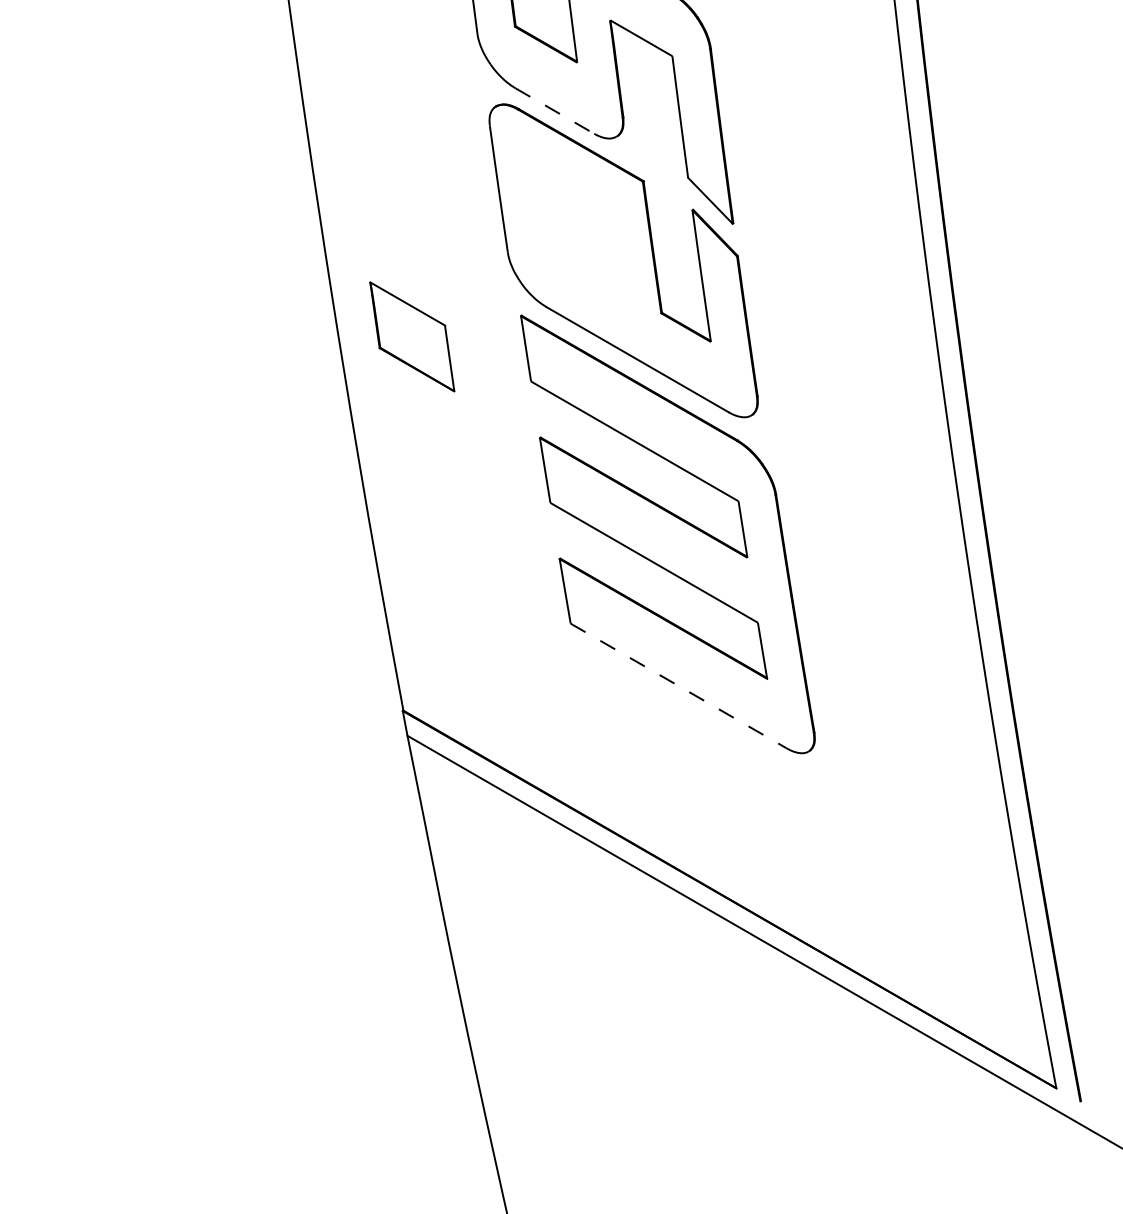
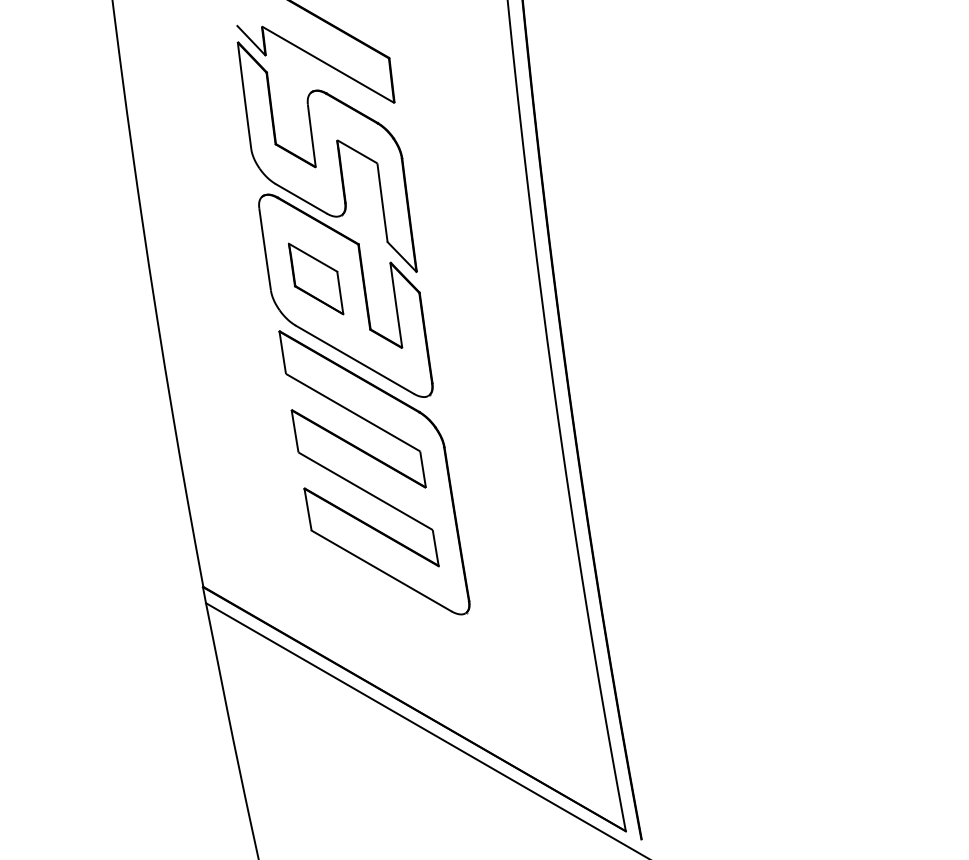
line: (555, 111) -> (301, 199), dashed -> solid
part: (412, 336) -> (316, 278), moved
line: (678, 685) -> (381, 570), dashed -> solid

